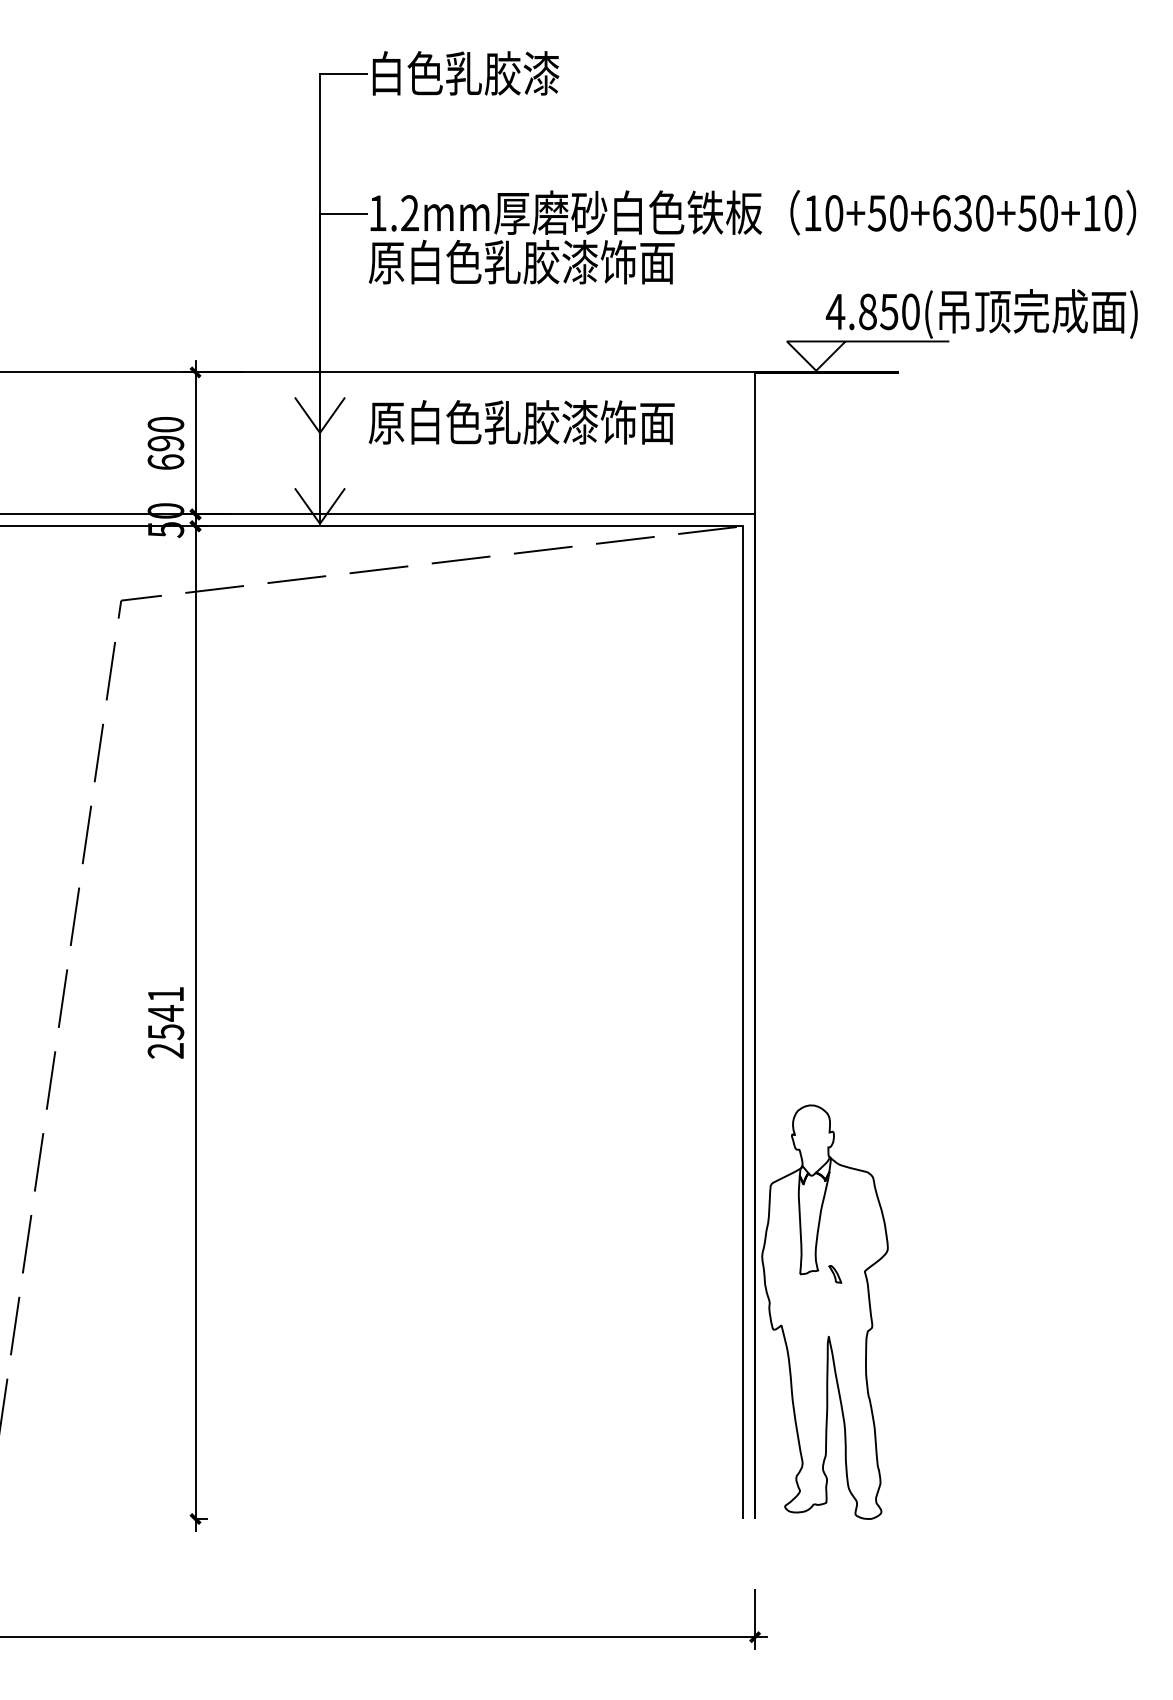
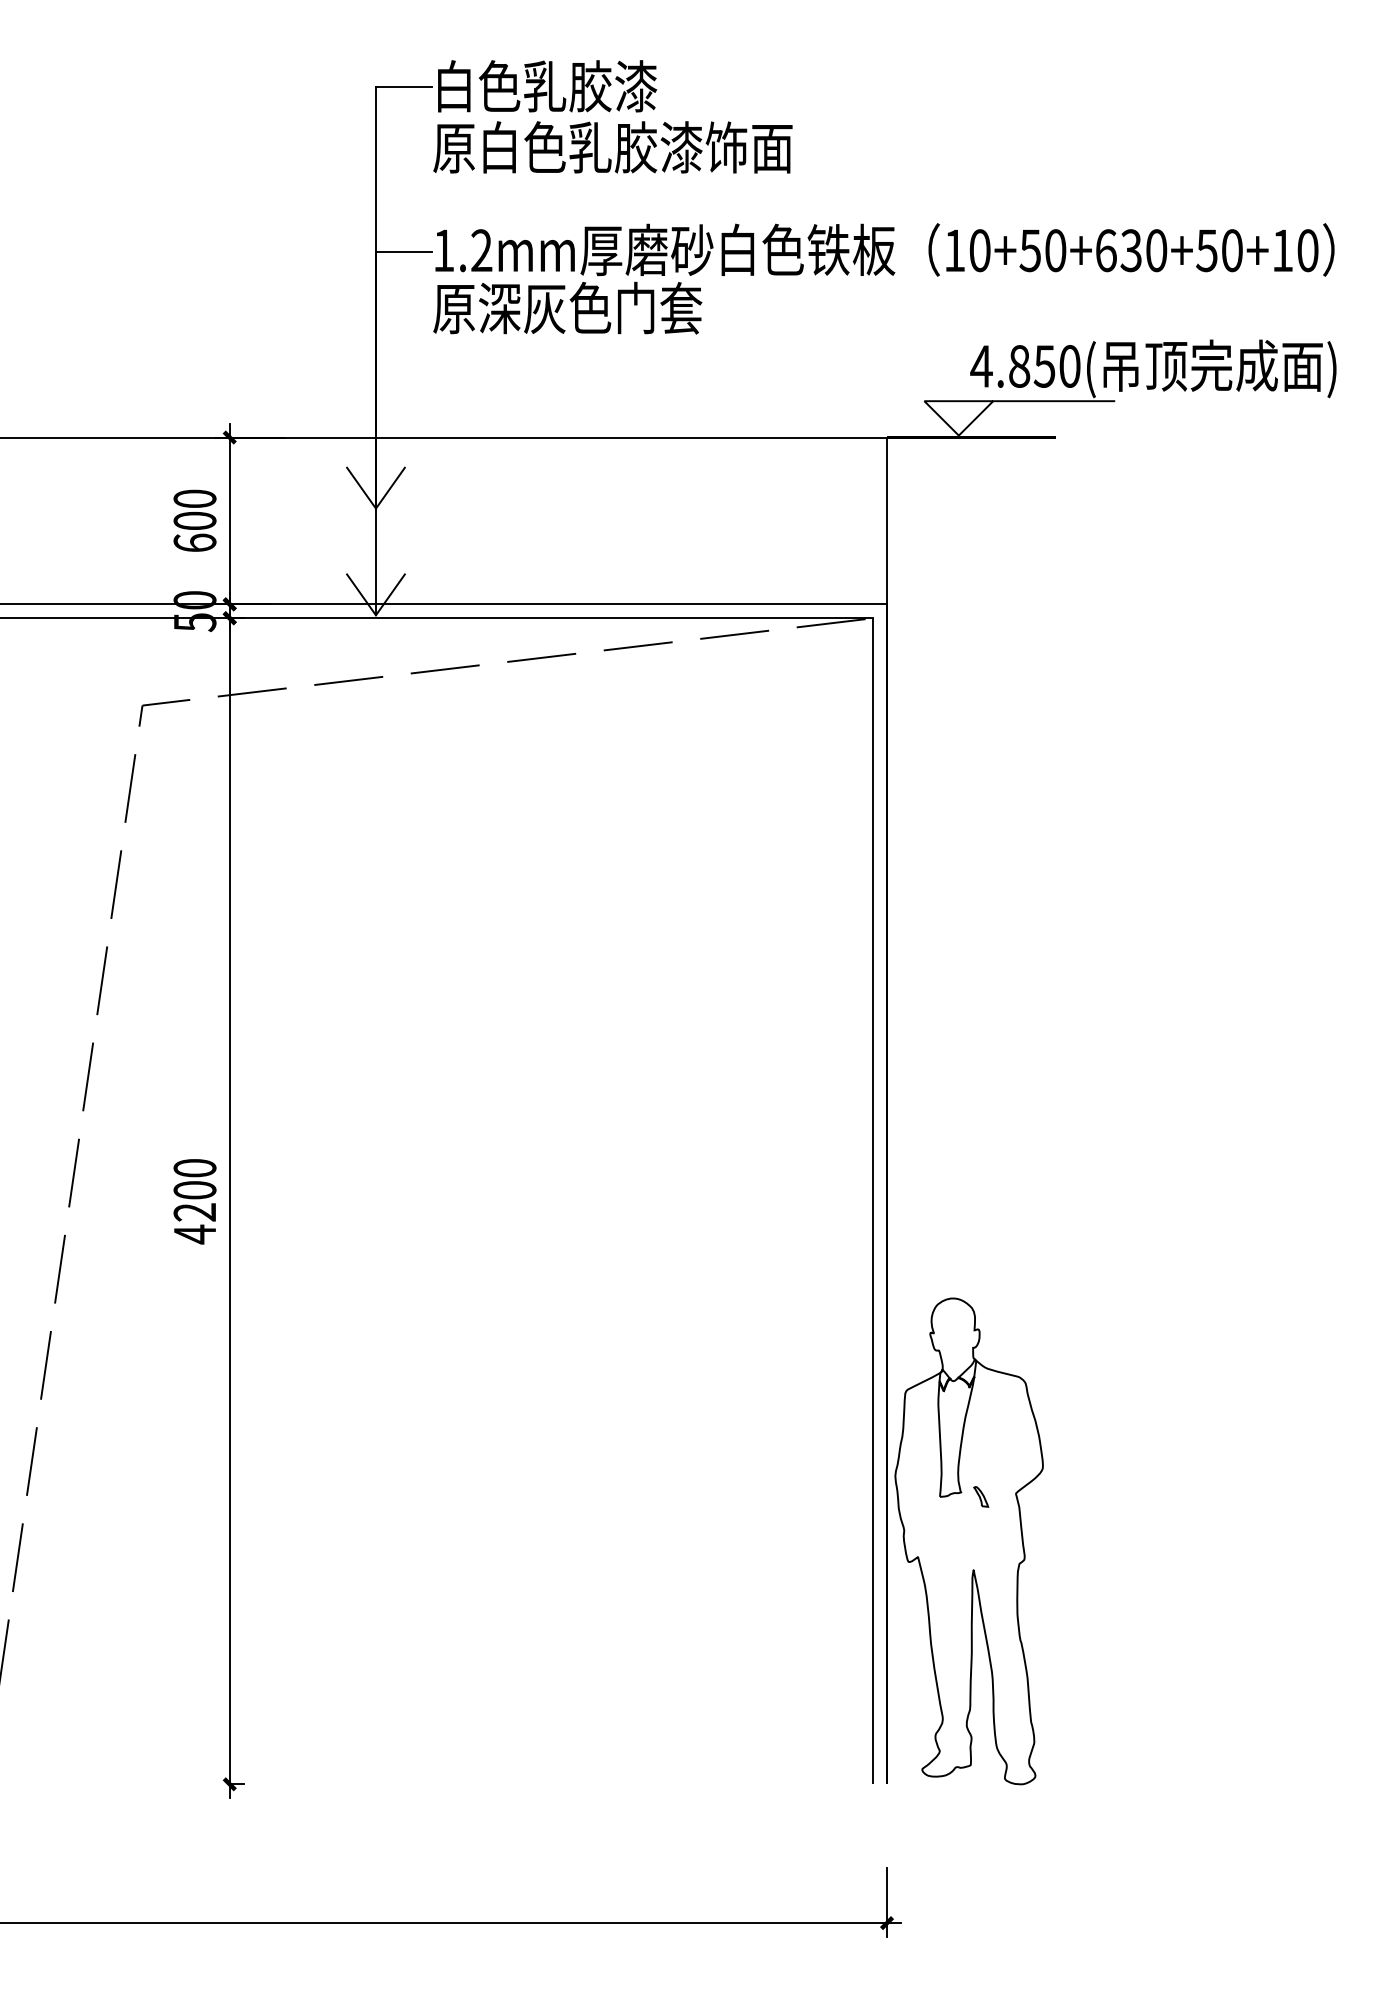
text: (540, 261) -> (634, 307), 原白色乳胶漆饰面 -> 原深灰色门套
text: (521, 422) -> (612, 147), moved
text: (165, 443) -> (194, 521), 690 -> 600
text: (165, 1022) -> (194, 1201), 2541 -> 4200

